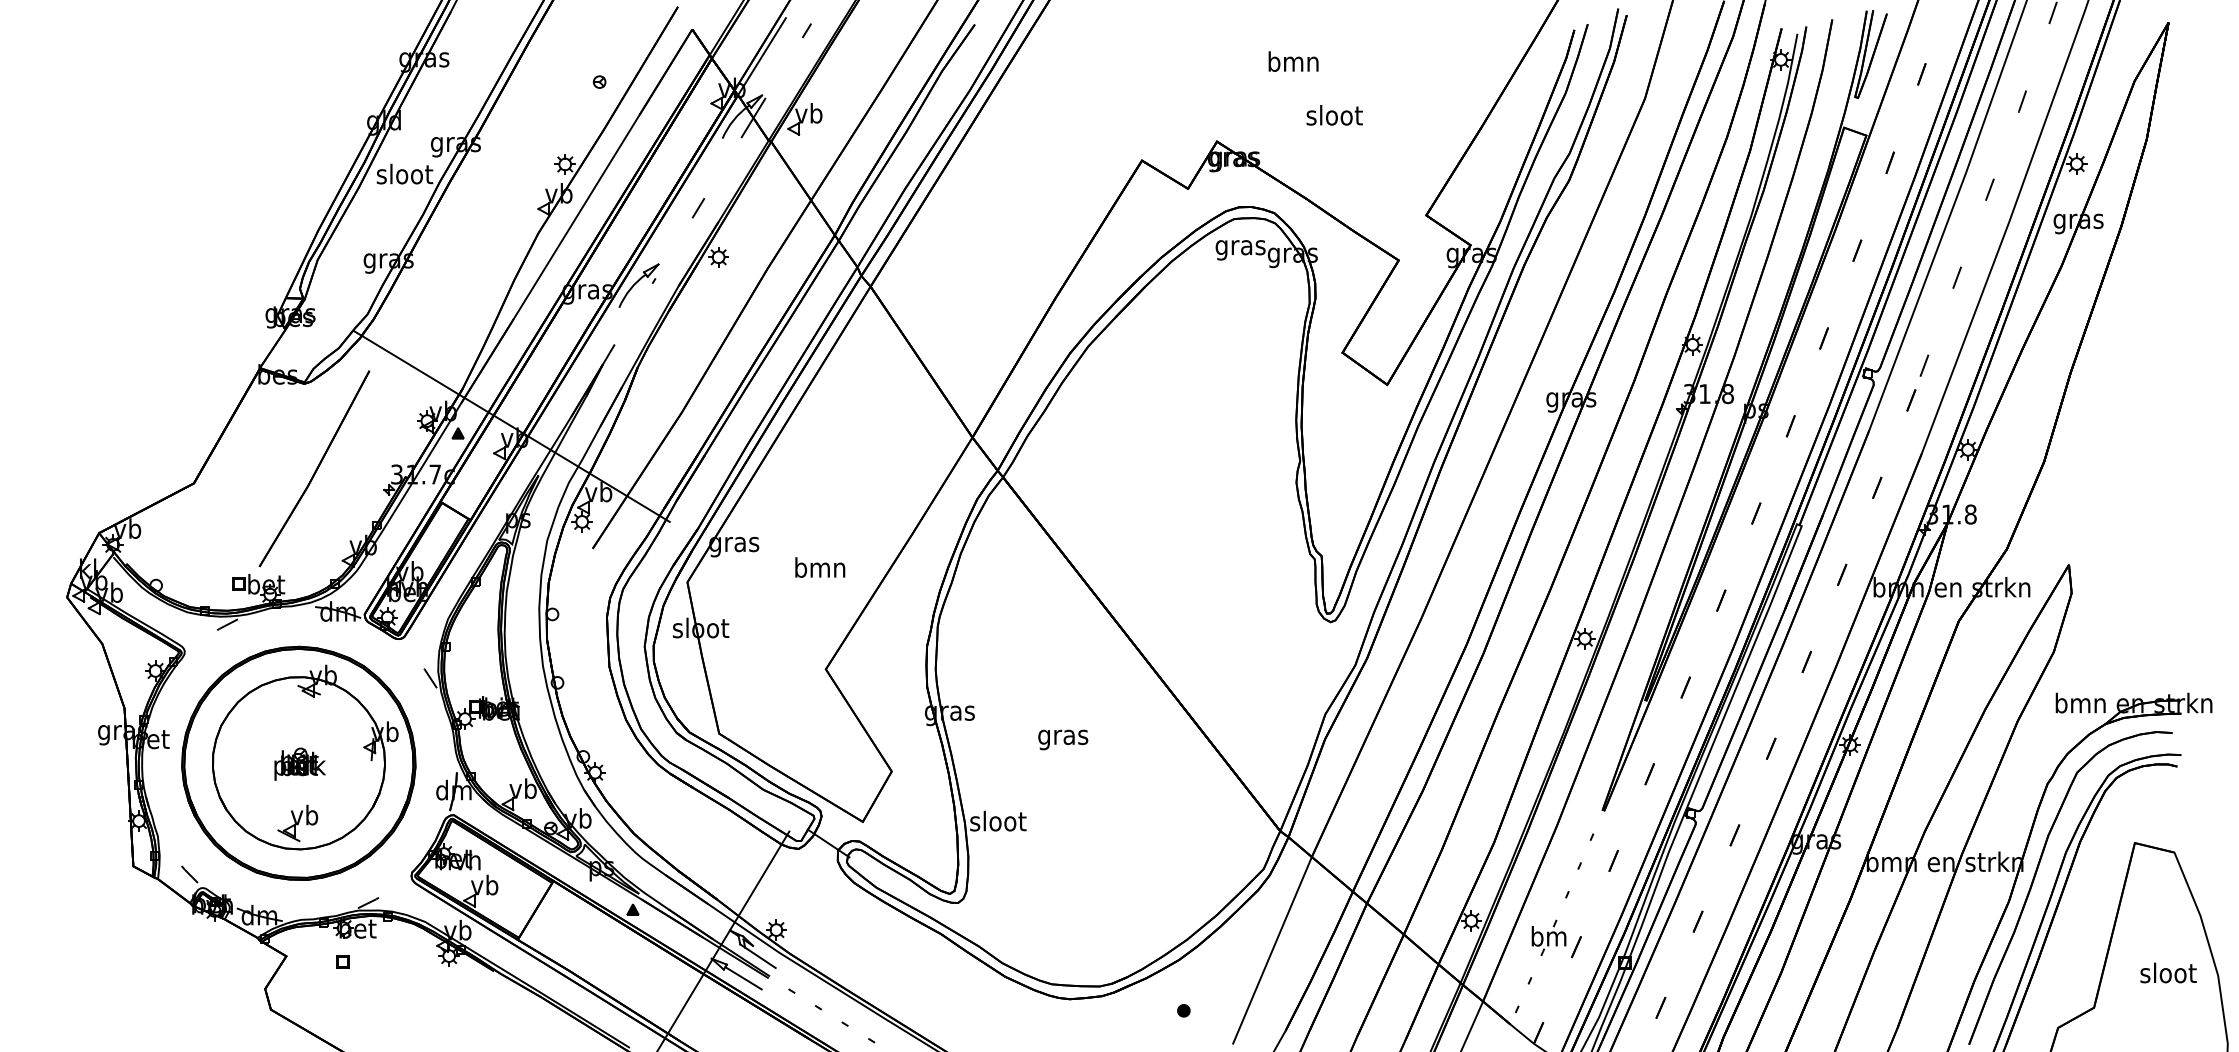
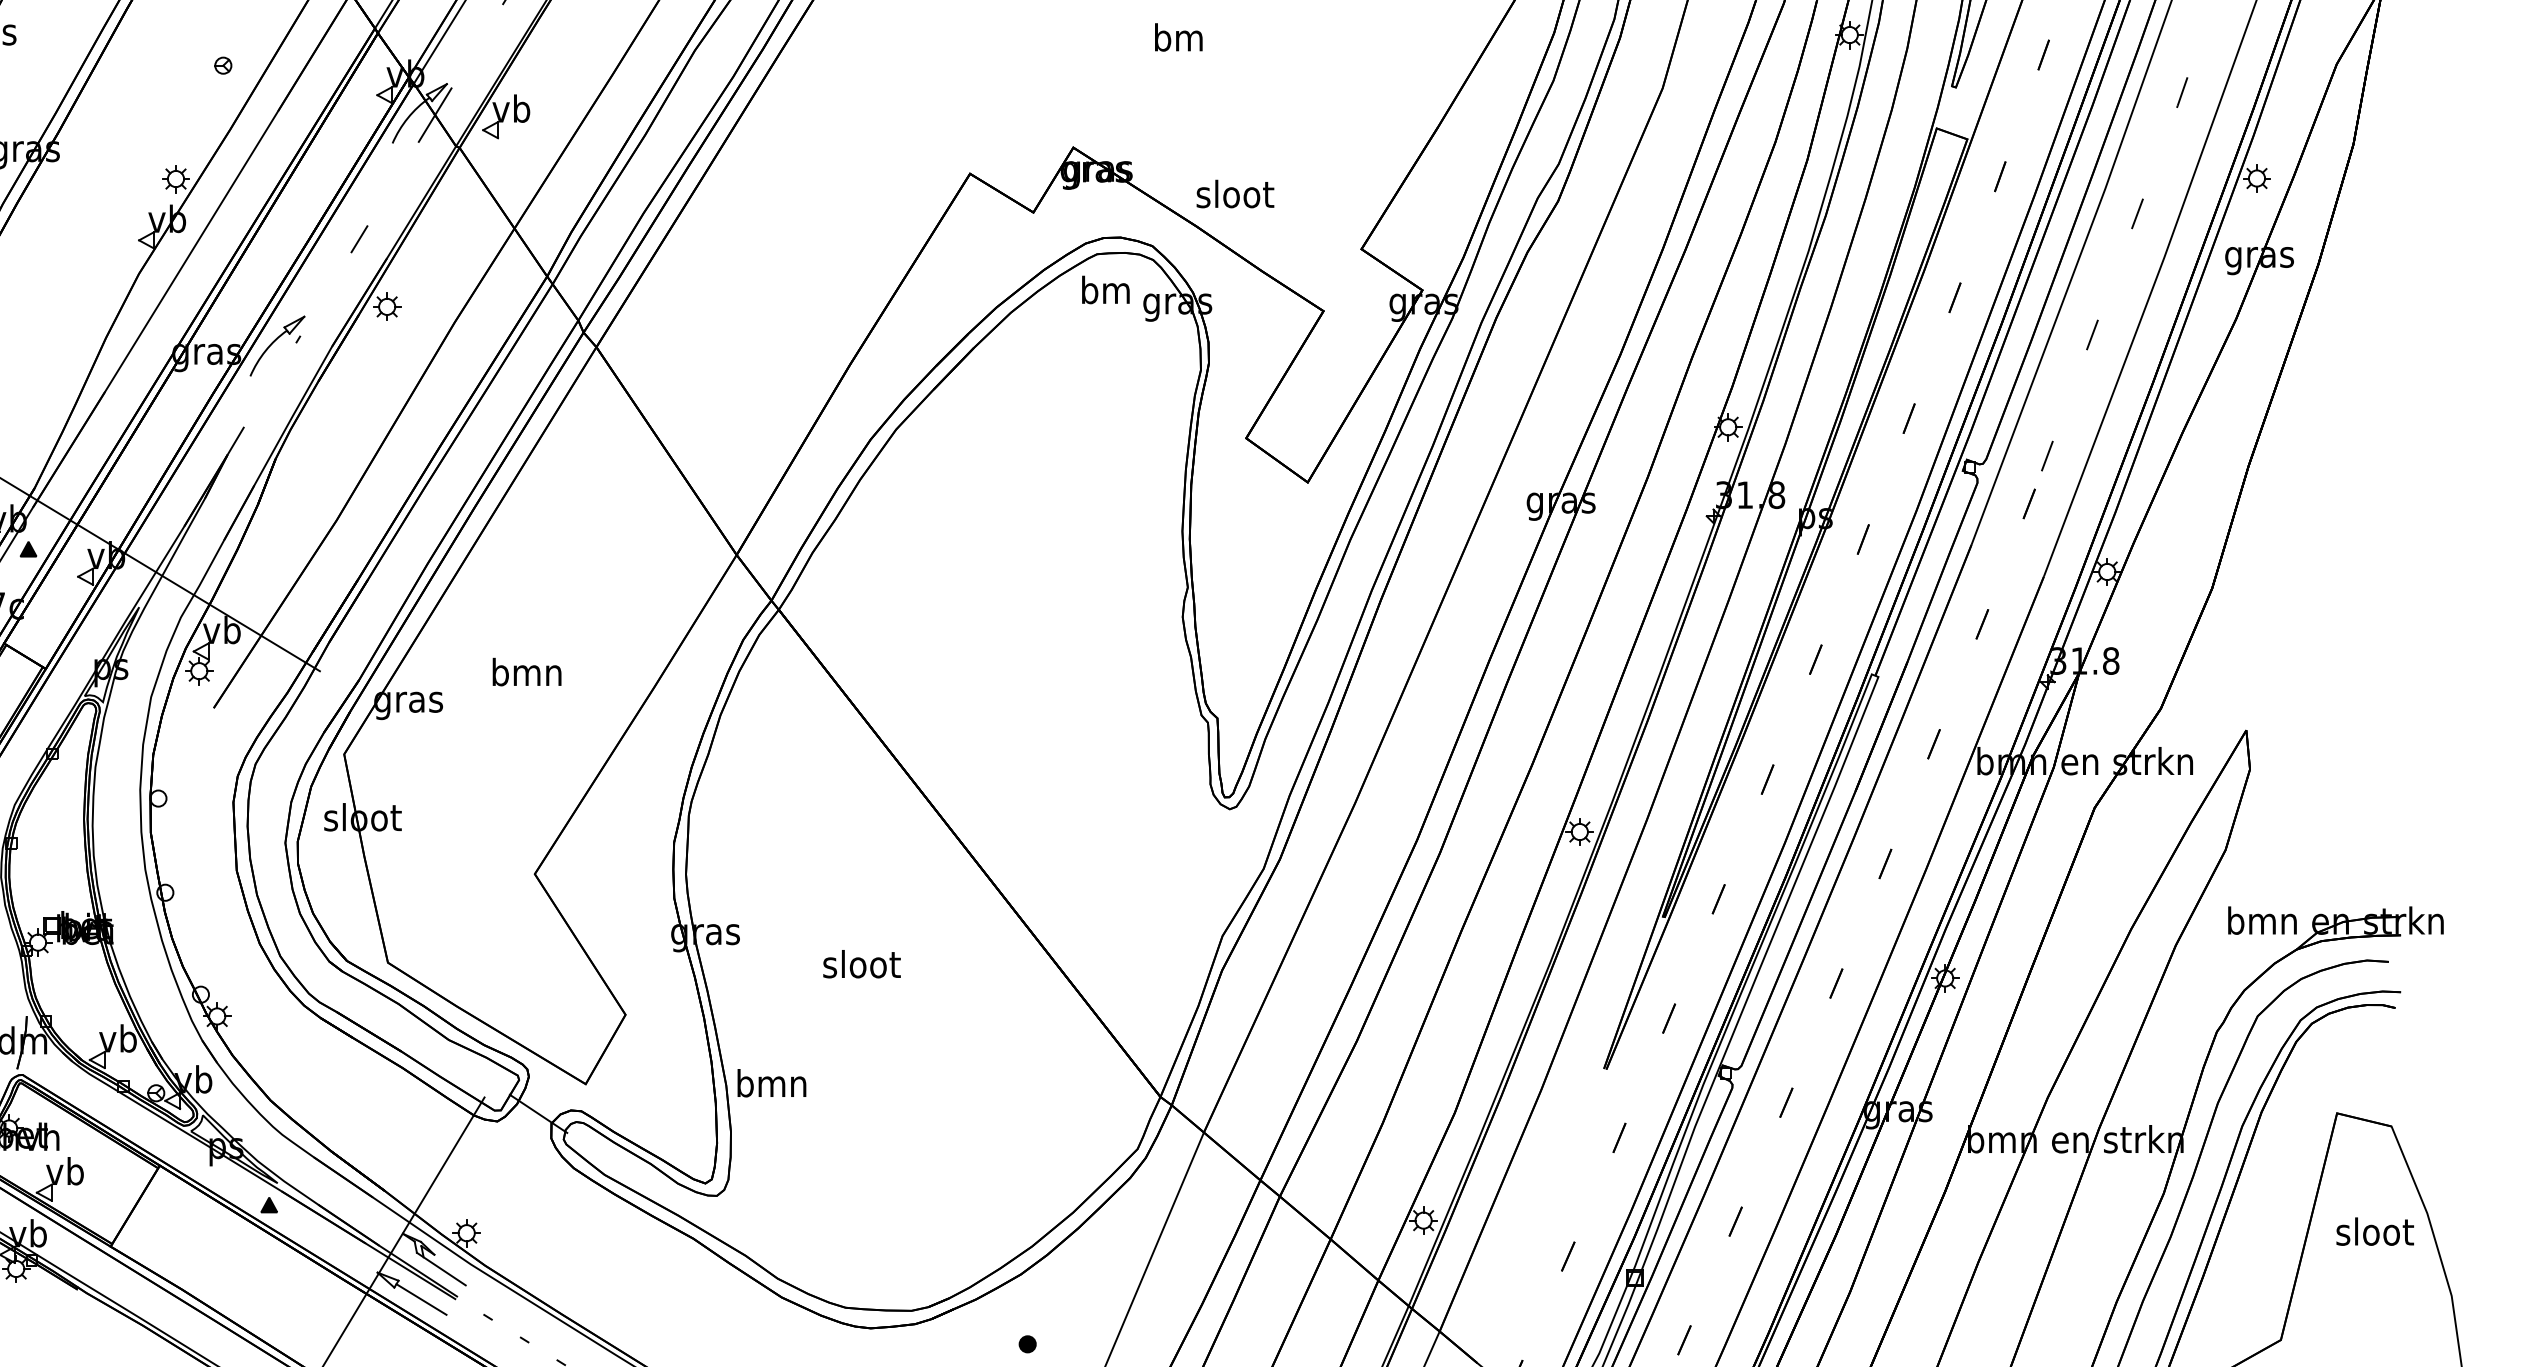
text: (1293, 61) -> (1178, 37), bmn -> bm
text: (1334, 115) -> (1235, 194), moved
text: (1240, 247) -> (1105, 293), gras -> bm
text: (820, 567) -> (527, 671), moved
text: (1063, 737) -> (861, 968), gras -> sloot
text: (998, 820) -> (772, 1082), sloot -> bmn
part: (1554, 923) -> (1537, 1224), removed
text: (2168, 972) -> (2375, 1230), moved

